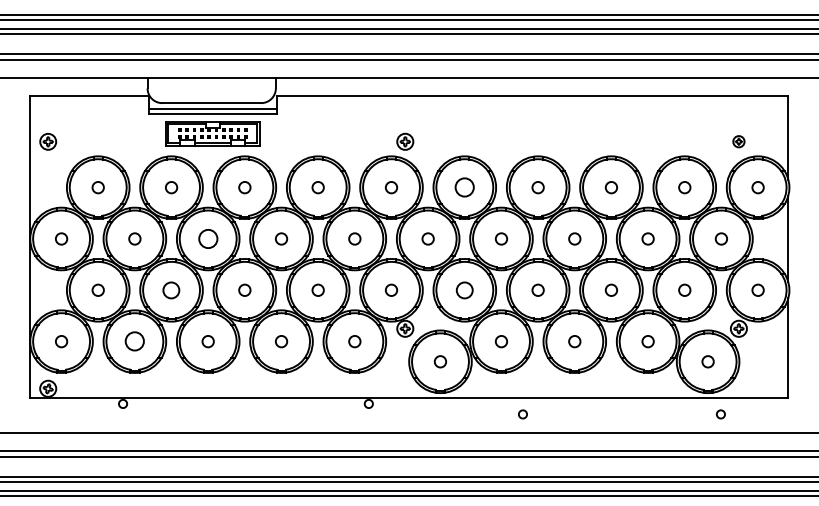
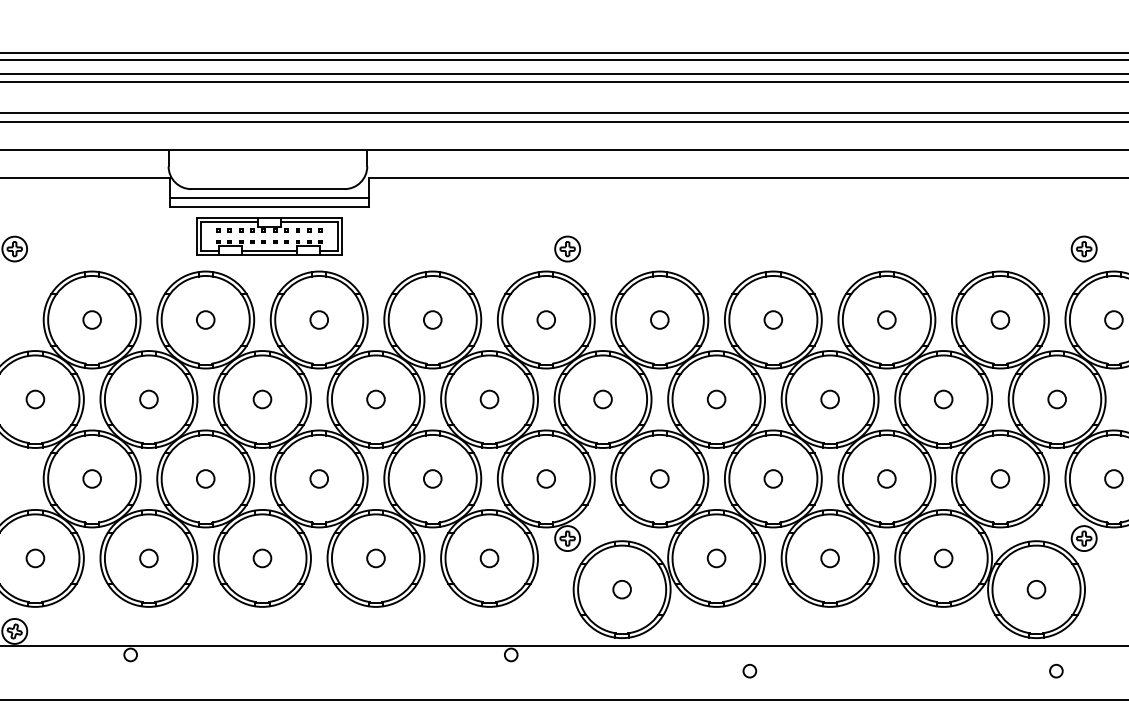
part: (738, 141) -> (1083, 248), size x1.43
circle: (464, 187) -> (659, 319), size x0.62
circle: (207, 238) -> (261, 398), size x0.62
circle: (171, 289) -> (205, 477), size x0.71
circle: (464, 289) -> (659, 477), size x0.71
circle: (134, 341) -> (148, 558), size x0.62

